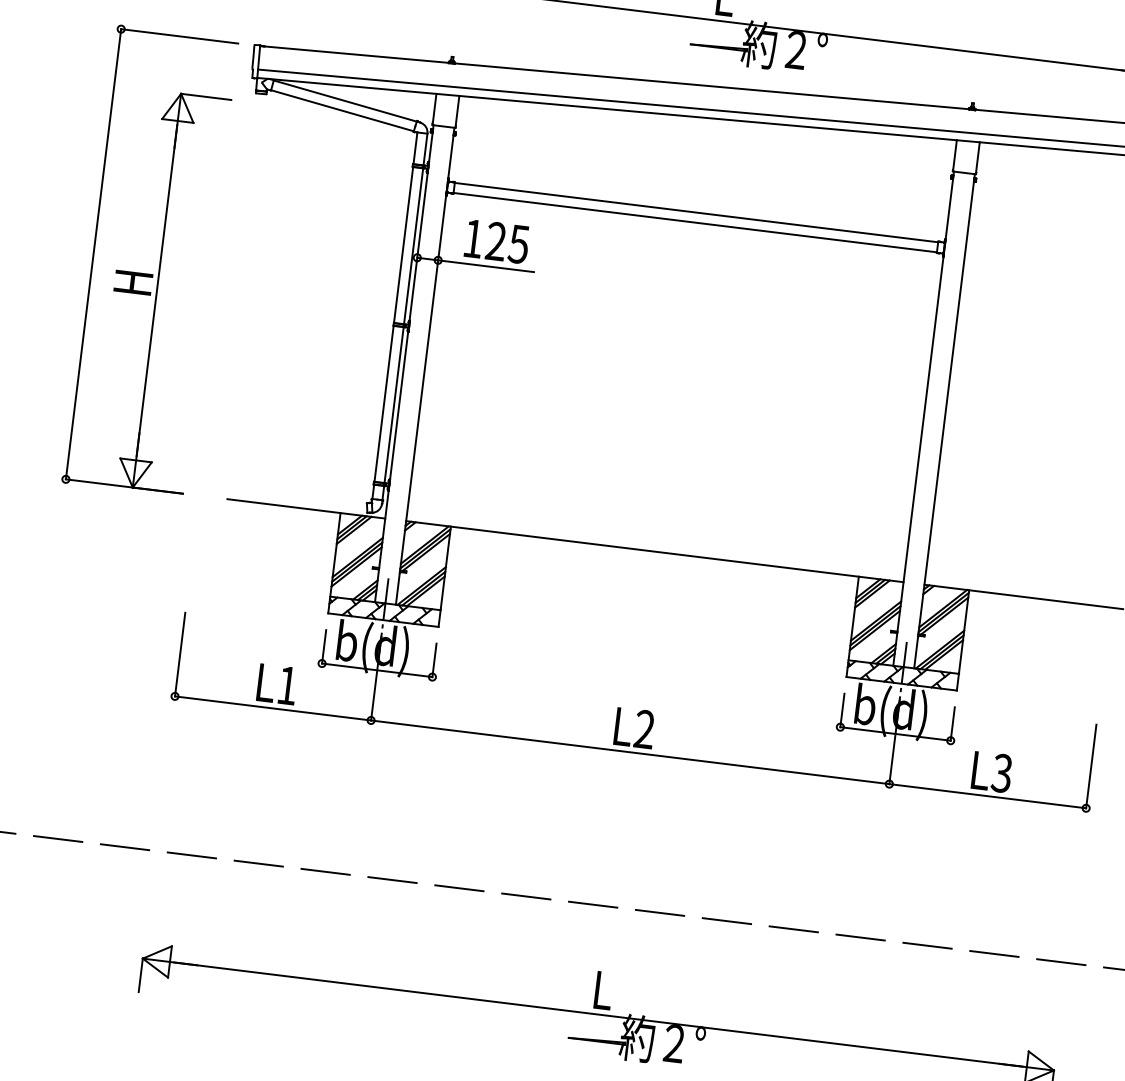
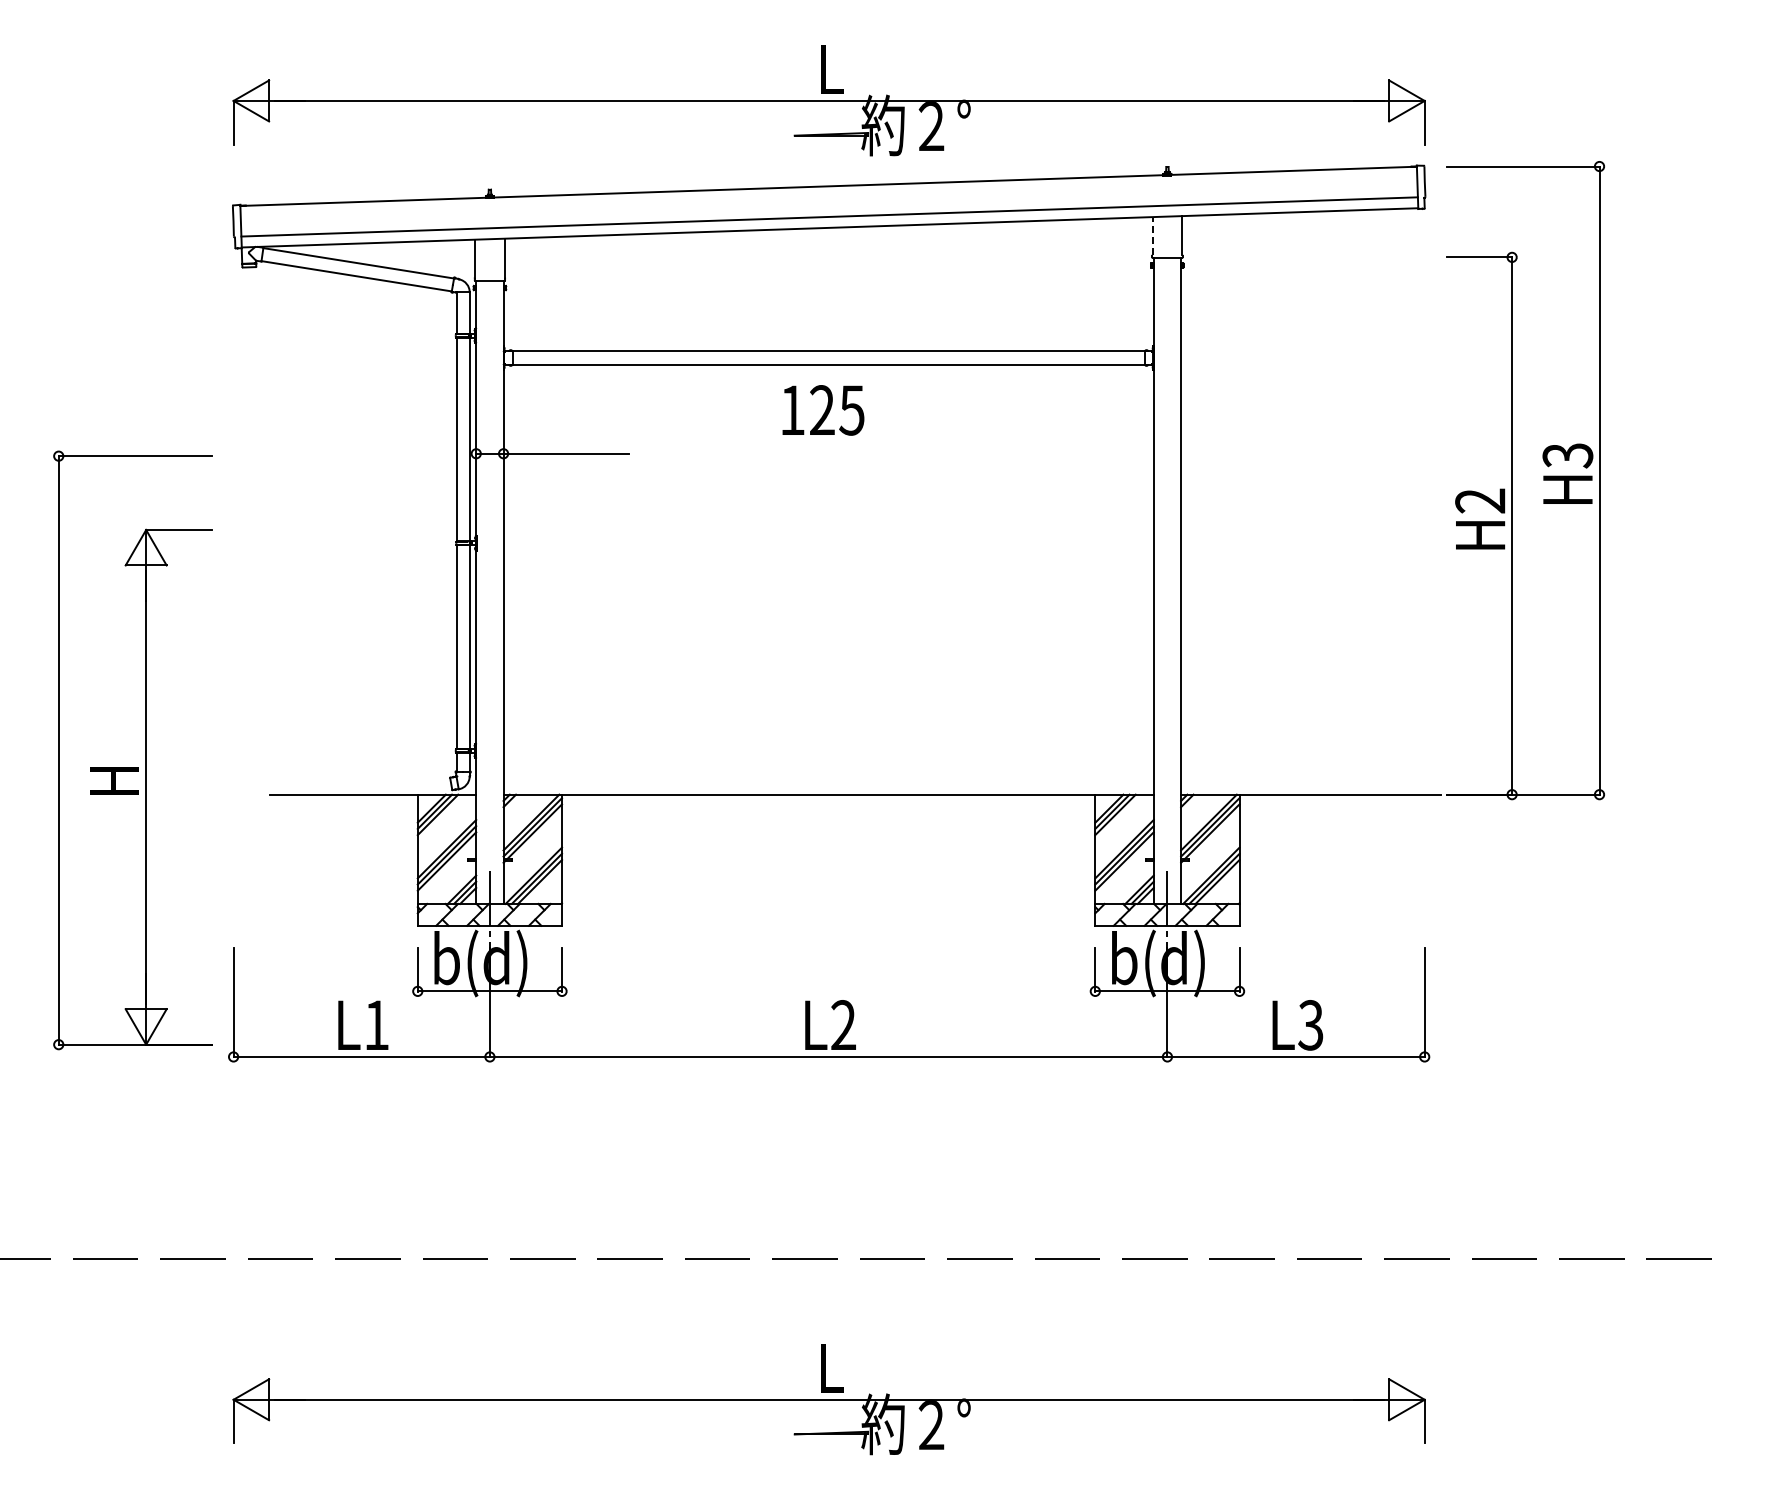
line: (955, 154) -> (1152, 235), solid -> dashed
text: (497, 241) -> (823, 410), moved
part: (159, 262) -> (145, 750), moved

